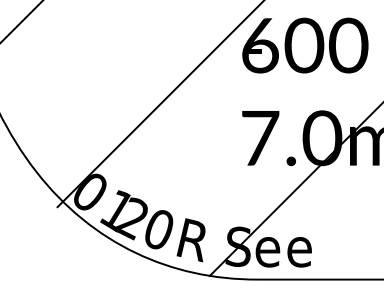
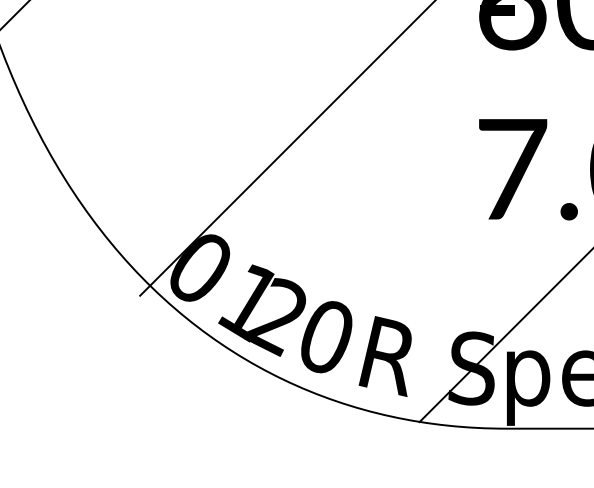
text: (267, 257) -> (525, 388), e -> p

